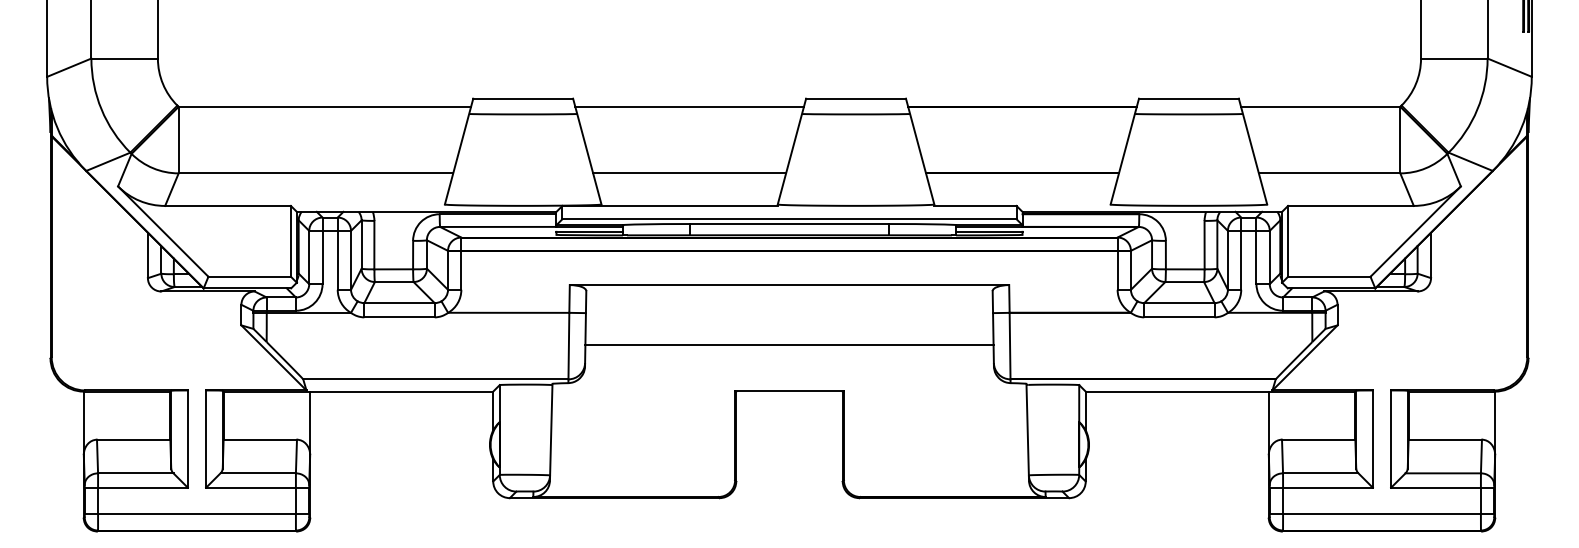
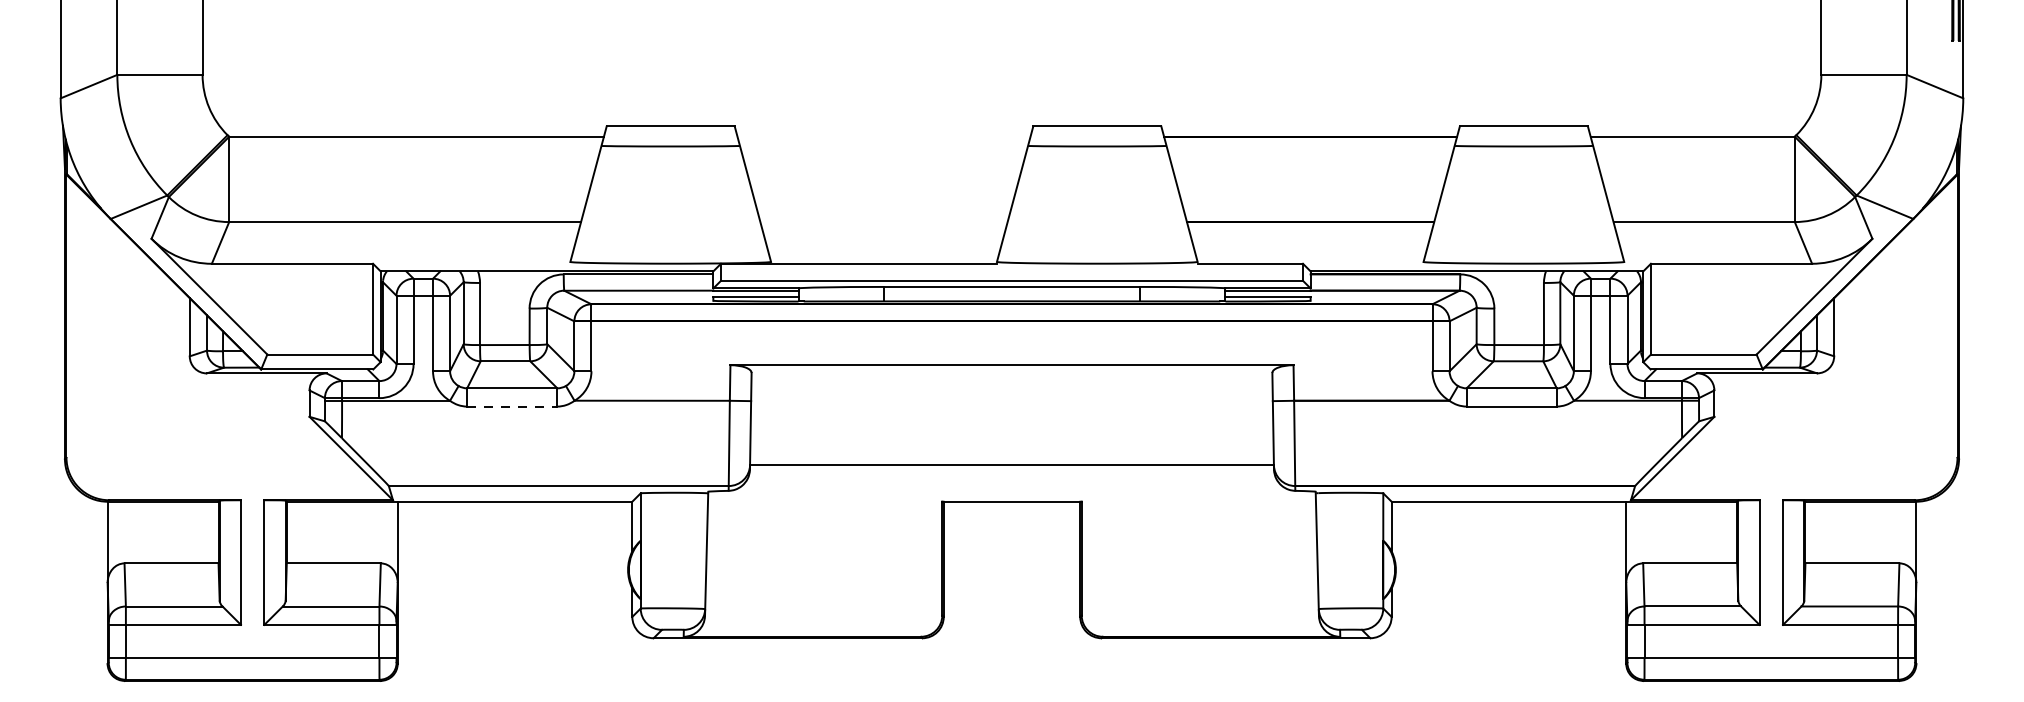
line: (689, 106) -> (883, 136), removed
line: (689, 173) -> (883, 222), removed
line: (399, 317) -> (512, 406), solid -> dashed
line: (789, 345) -> (1011, 465), moved

